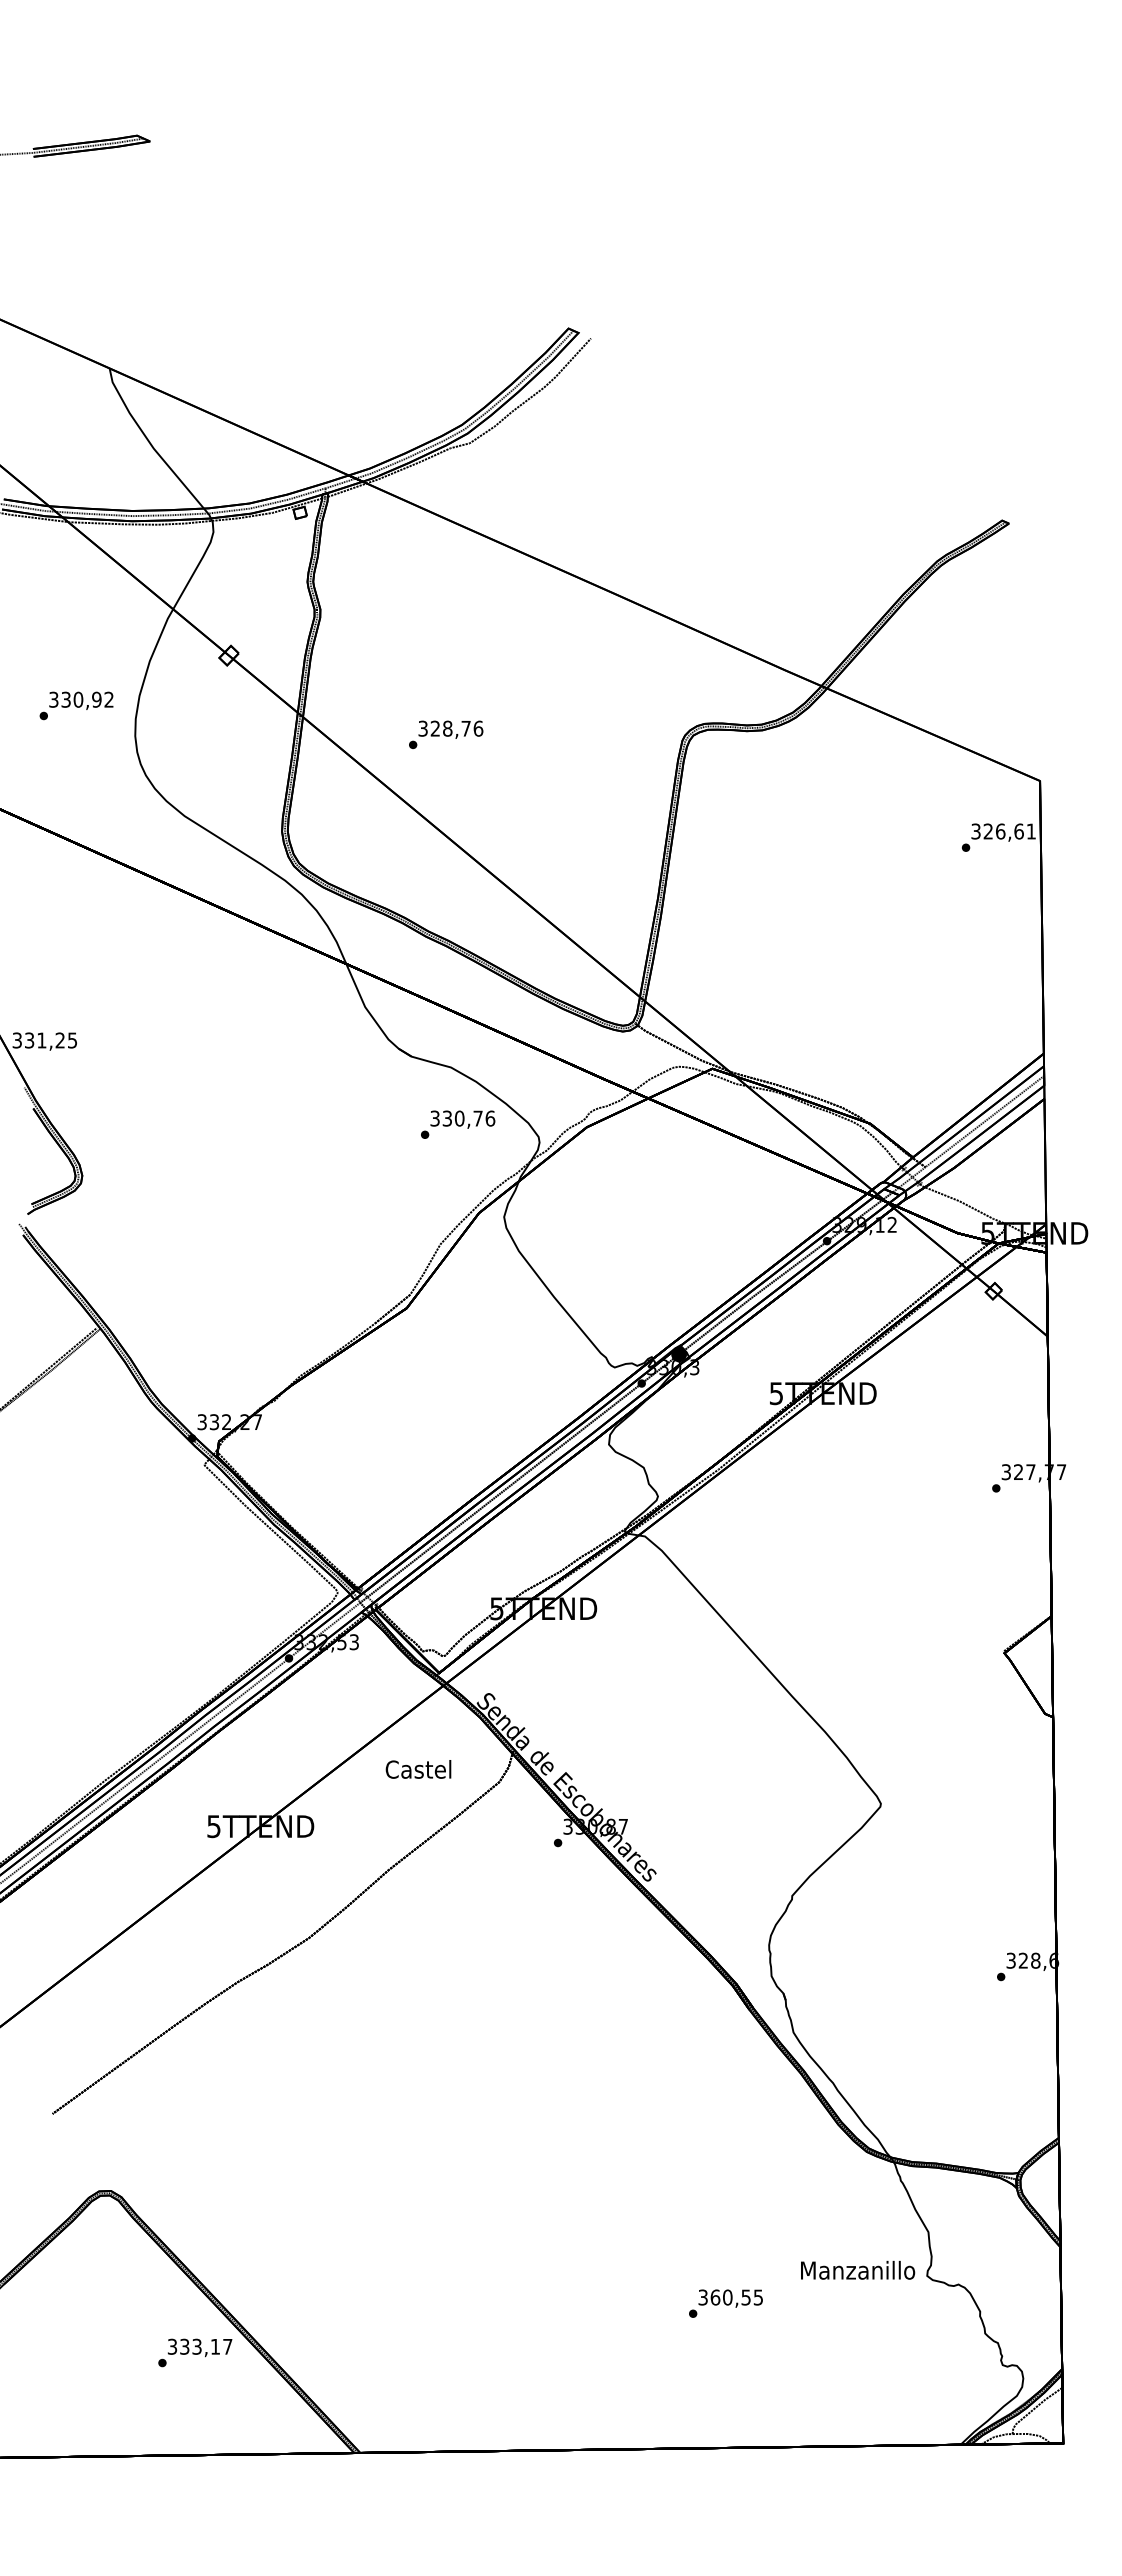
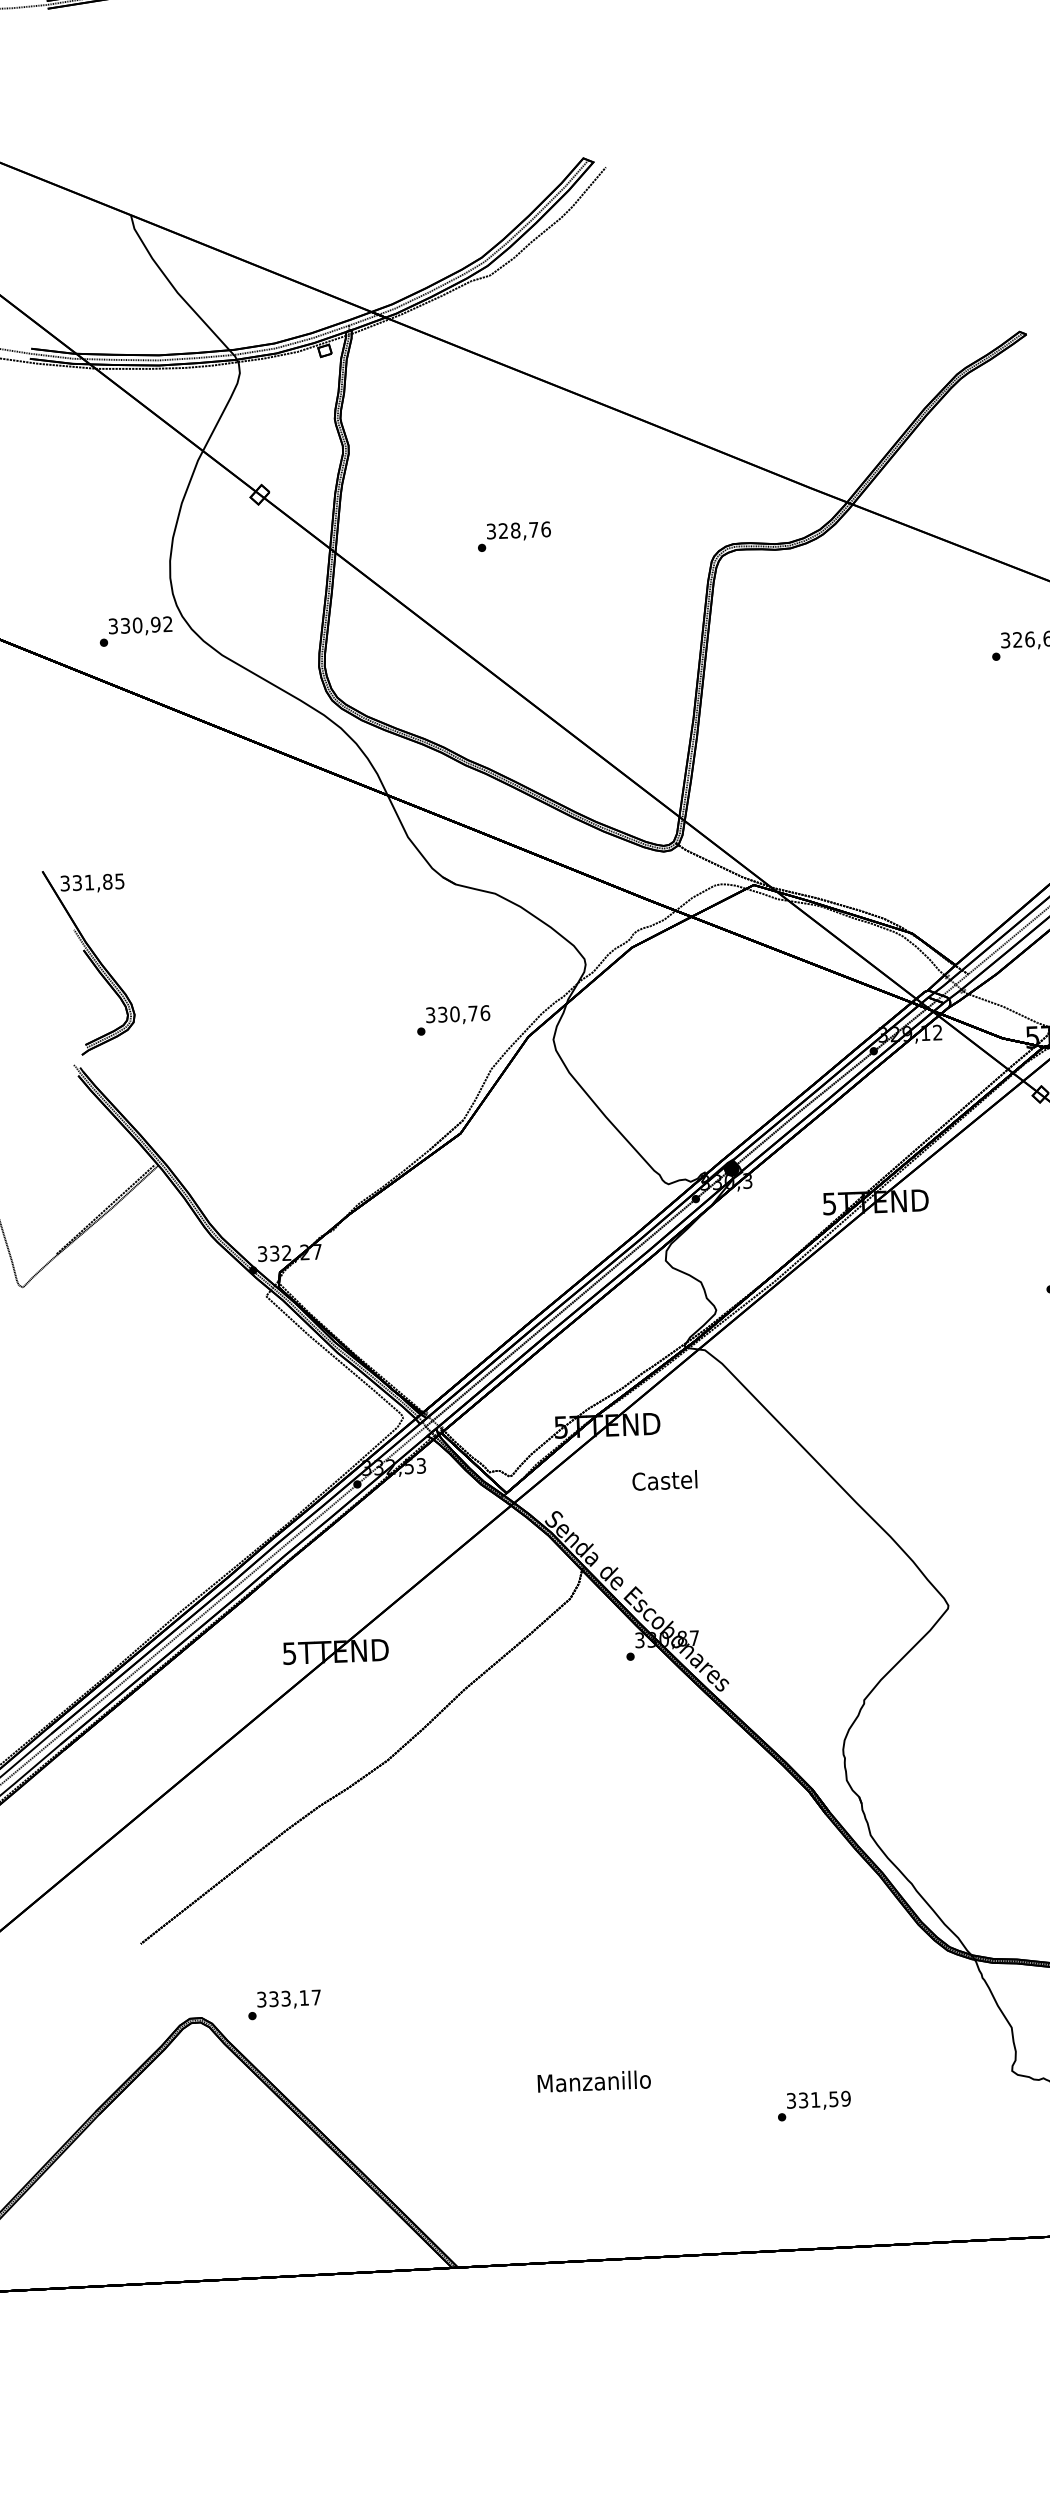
text: (76, 705) -> (135, 631), moved
text: (446, 734) -> (514, 536), moved
text: (60, 1040) -> (107, 881), 331,25 -> 331,85
text: (458, 1124) -> (453, 1020), moved
text: (418, 1769) -> (664, 1480), moved
text: (858, 2269) -> (594, 2080), moved
text: (736, 2297) -> (824, 2099), 360,55 -> 331,59
text: (195, 2352) -> (284, 2004), moved

